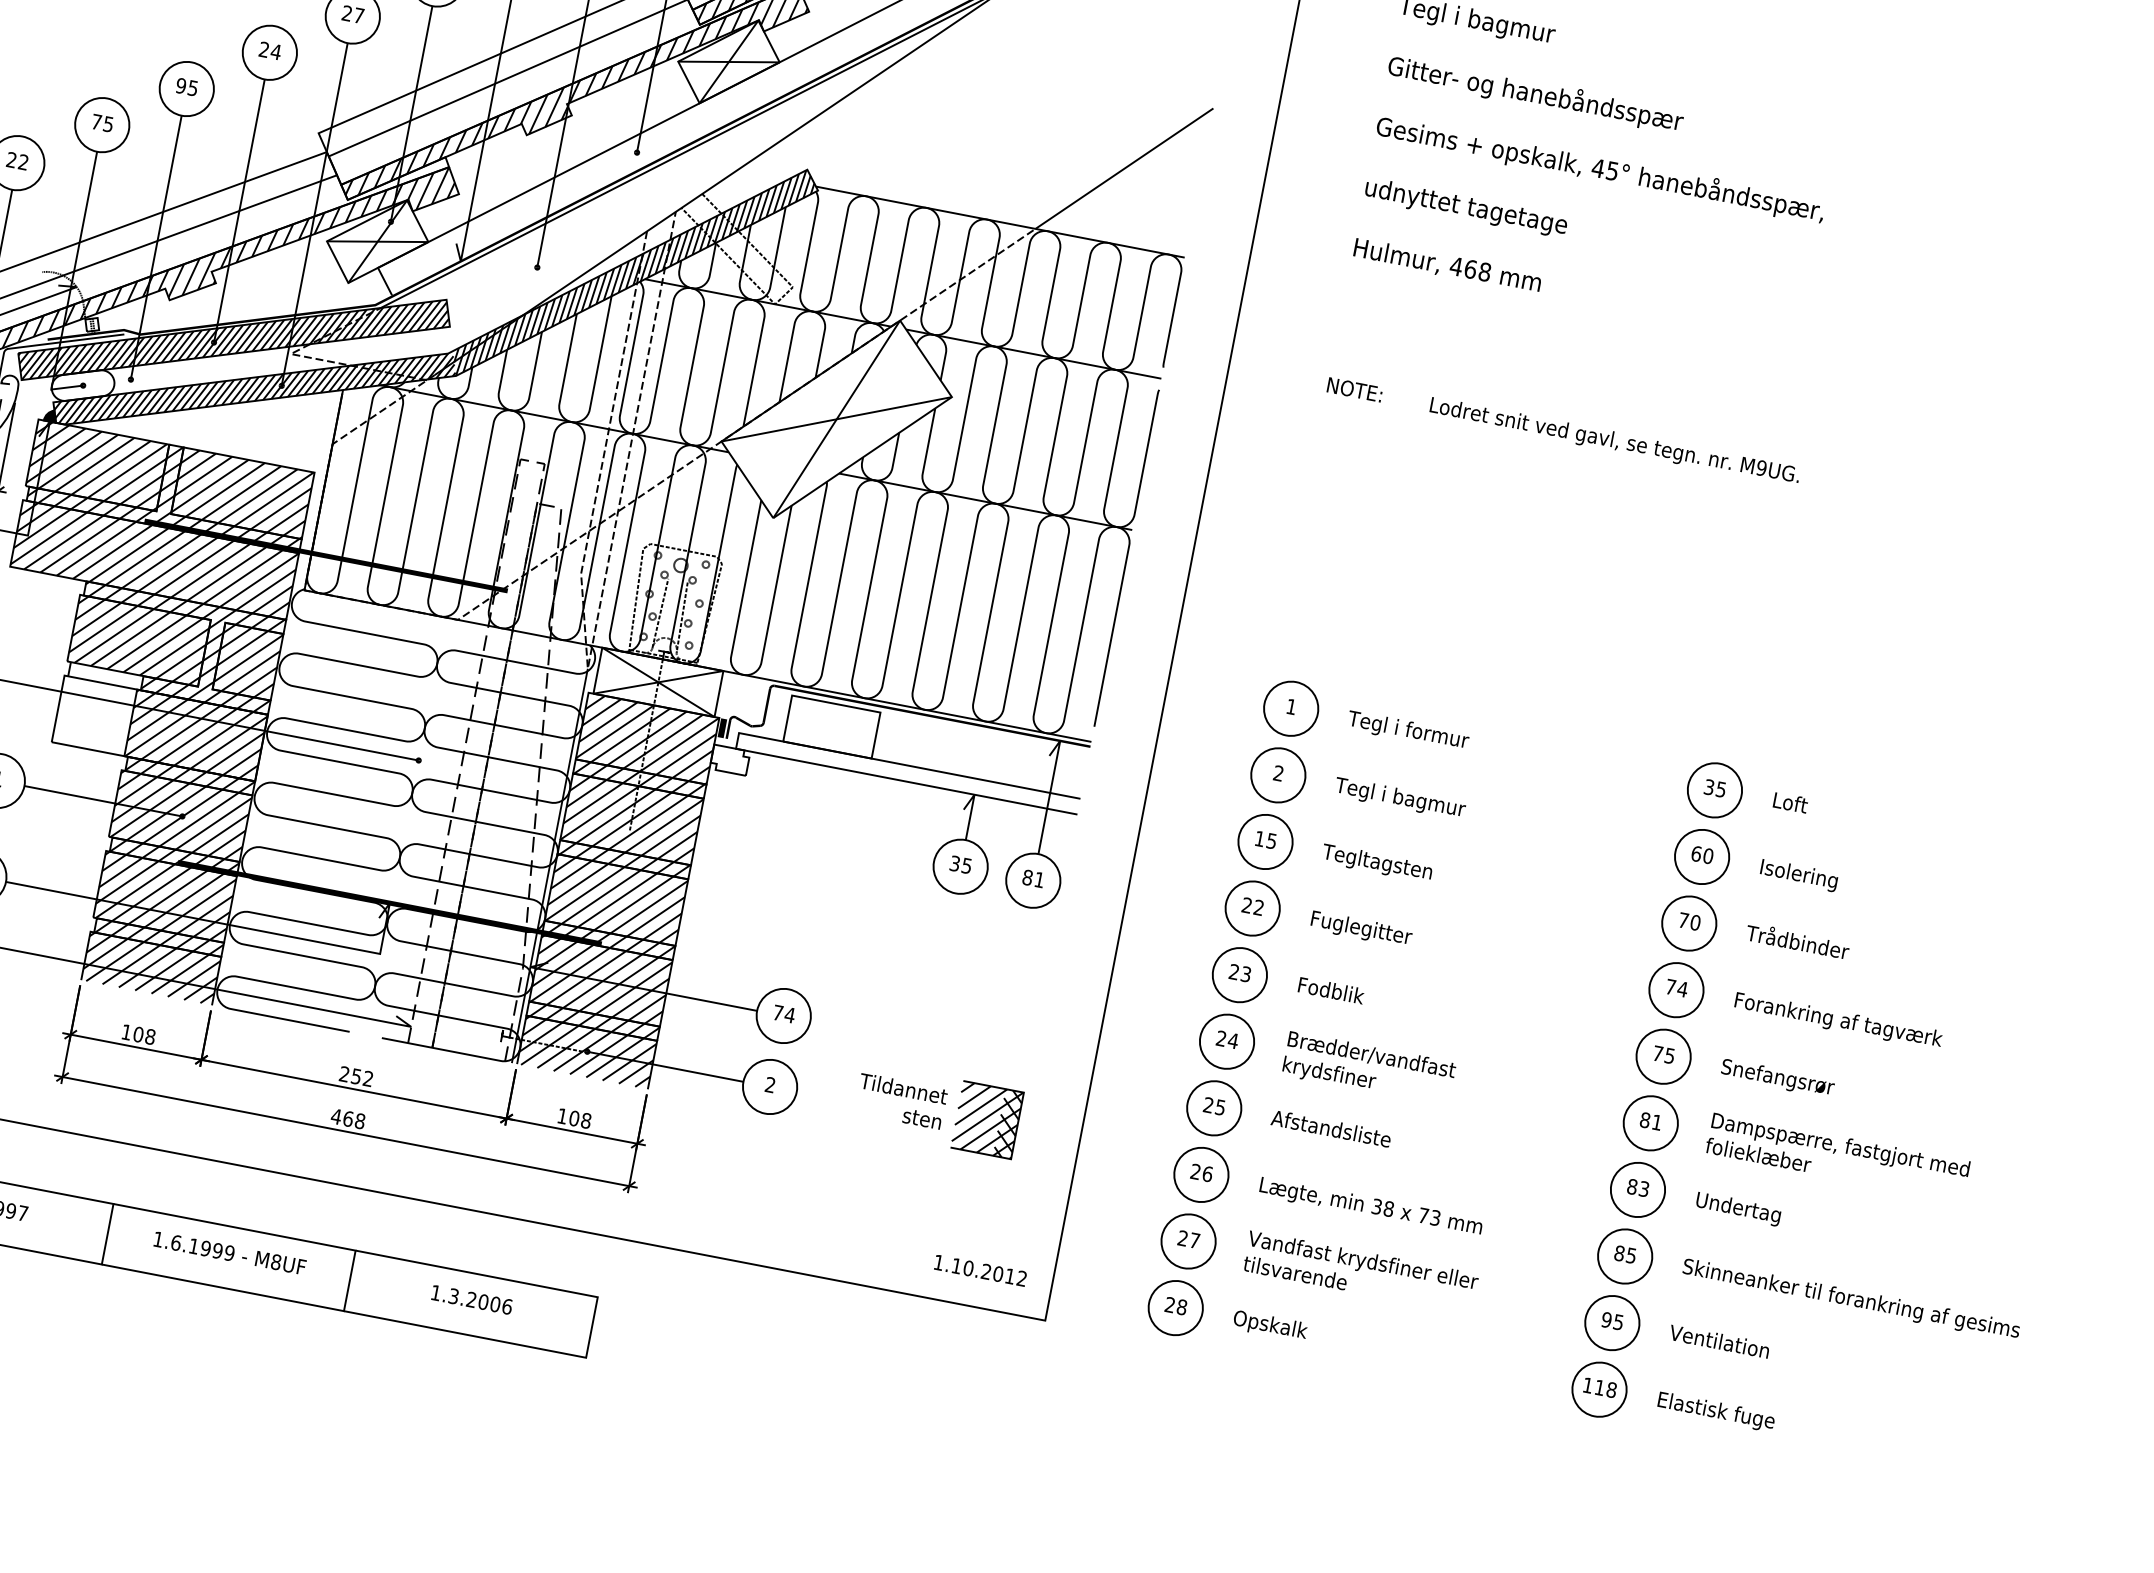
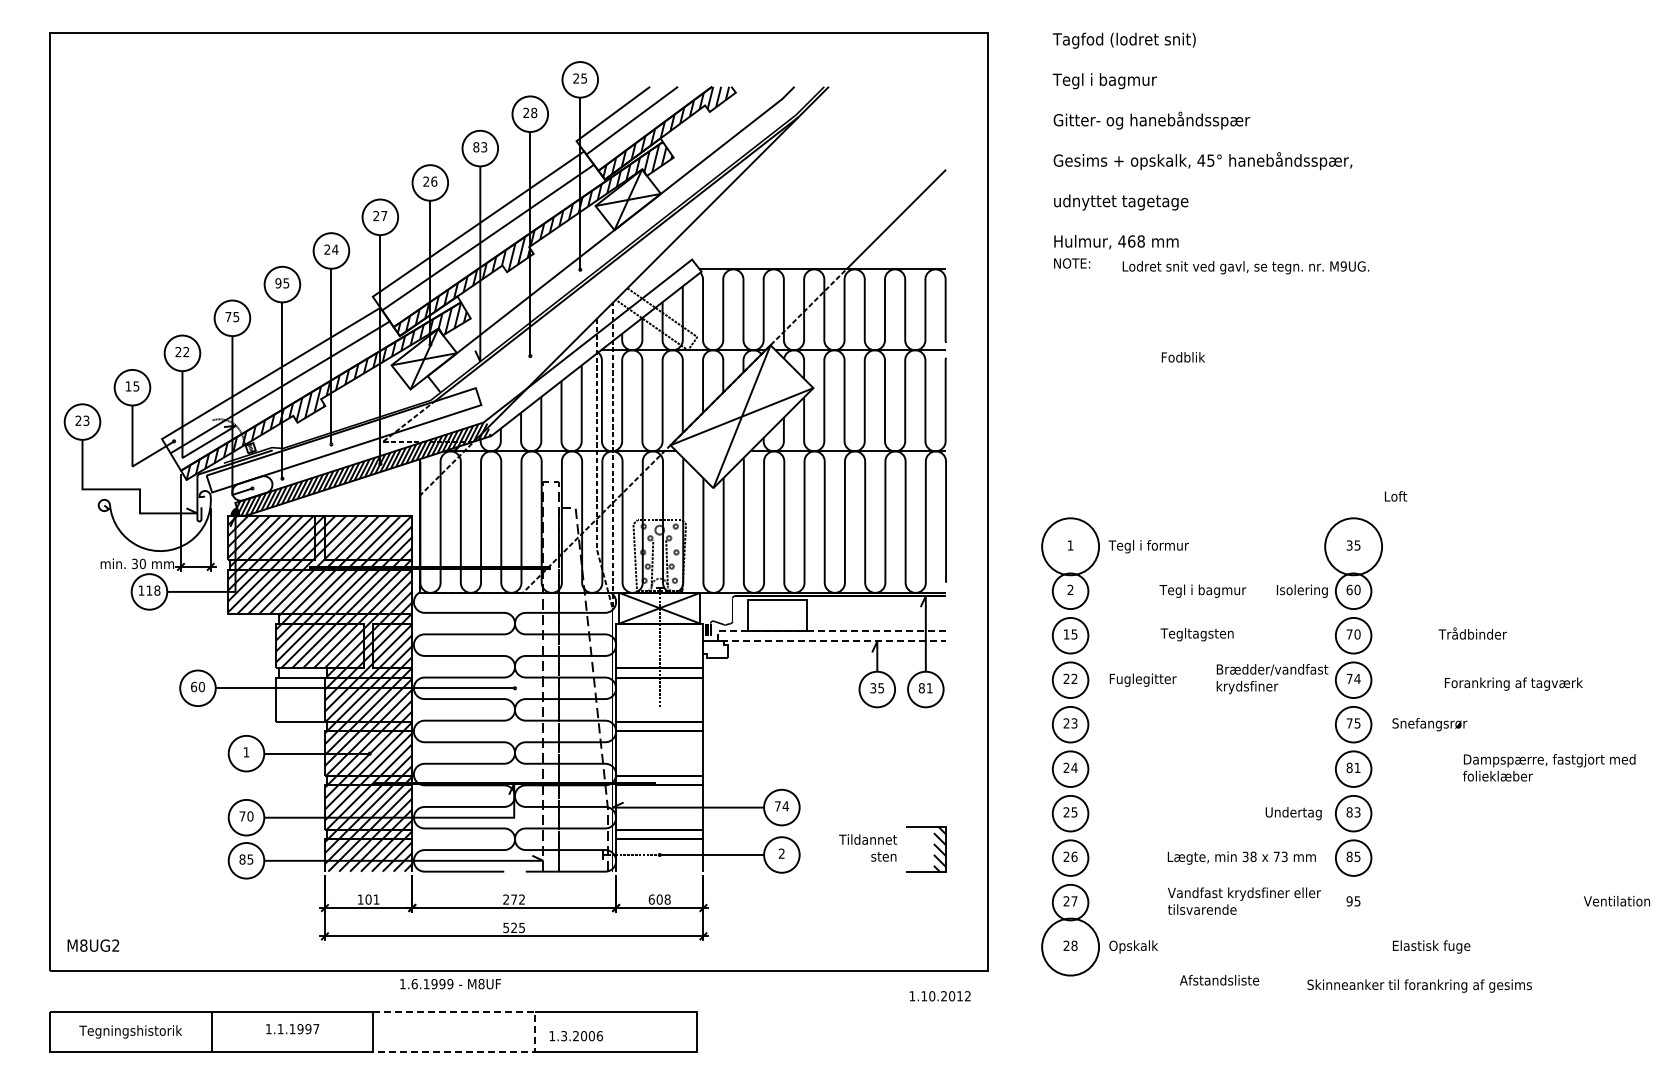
hatch: (634, 274) -> (593, 348), removed
hatch: (233, 340) -> (343, 440), removed
text: (1355, 390) -> (1072, 263), moved
text: (1614, 441) -> (1245, 267), moved
circle: (1291, 708) -> (1070, 546), size x1.6
line: (738, 741) -> (718, 636), solid -> dashed
circle: (1714, 789) -> (1353, 546), size x1.6
text: (1399, 797) -> (1202, 590), moved
text: (1791, 803) -> (1396, 496), moved
text: (1376, 862) -> (1196, 634), moved
text: (1799, 874) -> (1302, 590), moved
hatch: (617, 890) -> (659, 747), removed
text: (1797, 940) -> (1472, 633), moved
text: (1329, 990) -> (1182, 357), moved
text: (1838, 1020) -> (1513, 683), moved
text: (150, 1036) -> (376, 899), 108 -> 101
text: (1369, 1069) -> (1272, 679), moved
text: (355, 1076) -> (513, 899), 252 -> 272
text: (562, 1116) -> (651, 899), 108 -> 608
text: (348, 1118) -> (514, 927), 468 -> 525
hatch: (986, 1120) -> (925, 849), removed
text: (1331, 1129) -> (1219, 980), moved
text: (1838, 1156) -> (1549, 767), moved
text: (1370, 1206) -> (1241, 857), moved
text: (1738, 1208) -> (1293, 813), moved
text: (229, 1253) -> (450, 984), moved
text: (979, 1270) -> (939, 996), moved
text: (1361, 1271) -> (1244, 900), moved
line: (350, 1281) -> (535, 1032), solid -> dashed
text: (1851, 1299) -> (1419, 985), moved
text: (470, 1300) -> (575, 1036), moved
circle: (1175, 1307) -> (1070, 946), size x1.6
text: (1718, 1341) -> (1616, 901), moved
part: (1605, 1355) -> (1353, 924), removed

